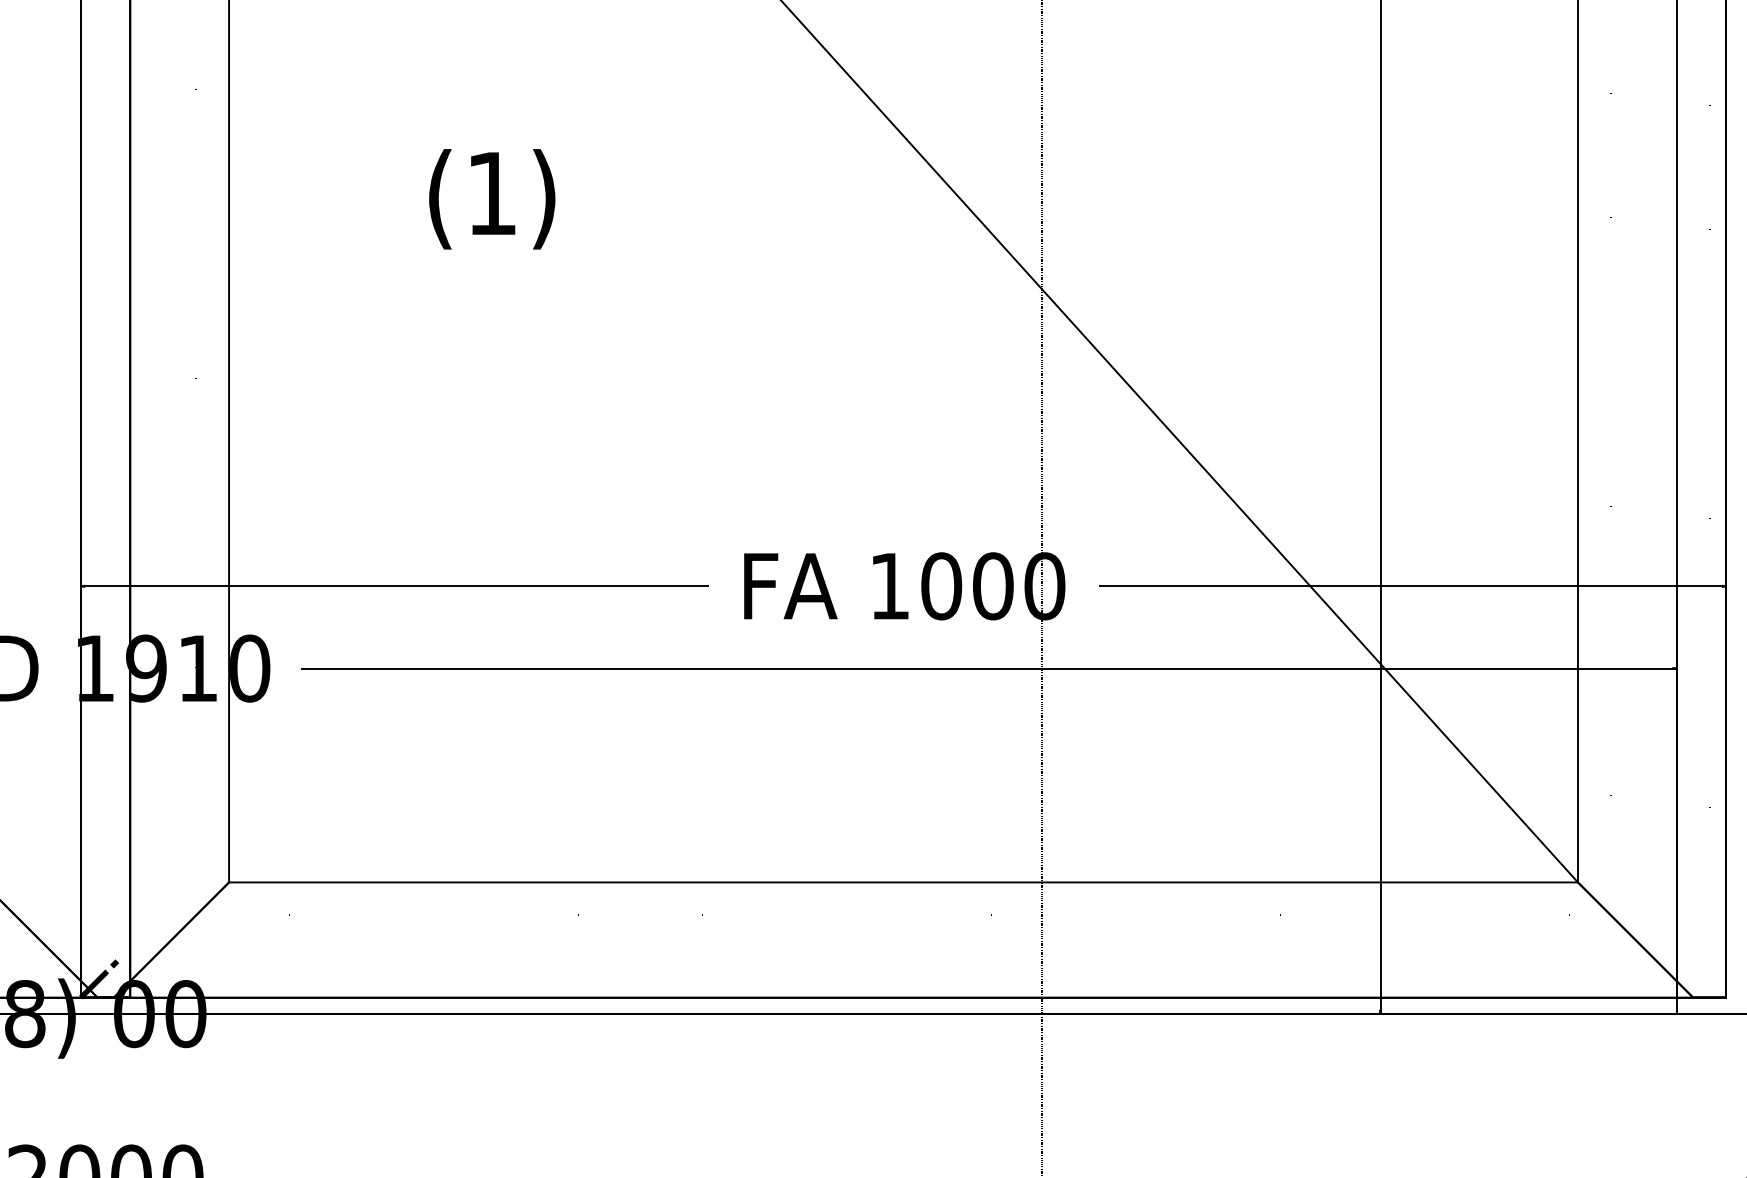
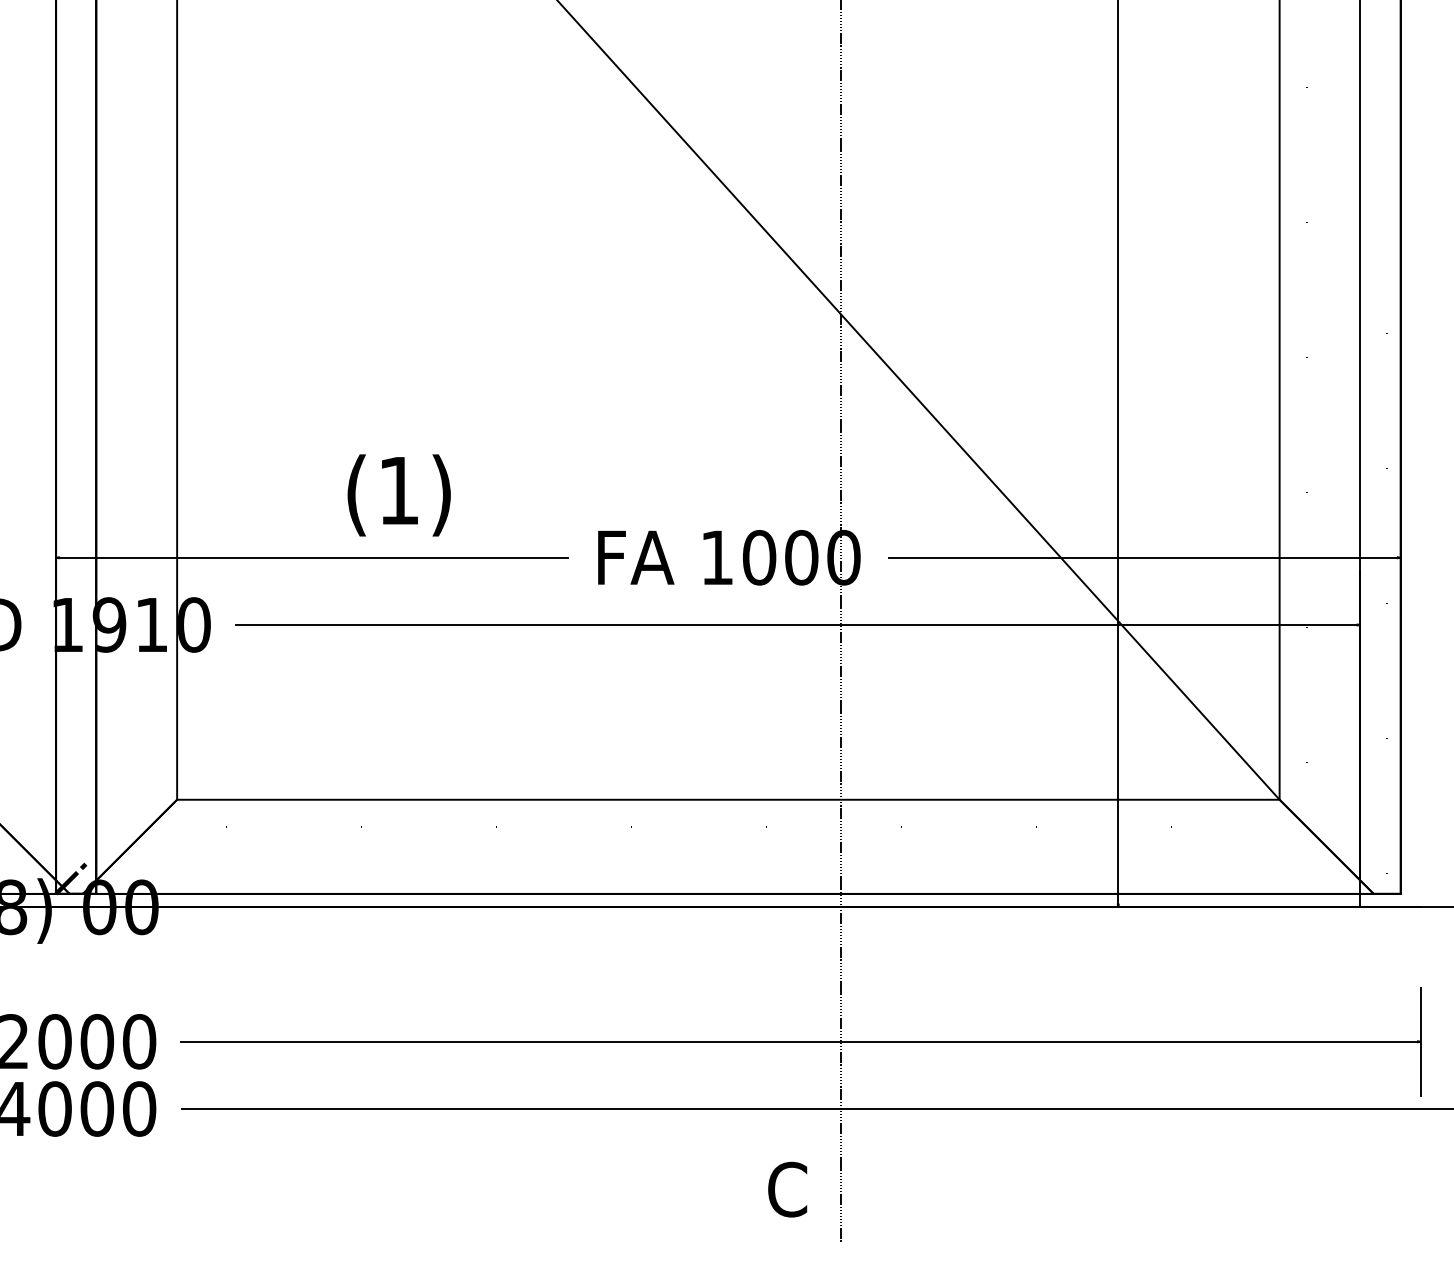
text: (491, 199) -> (398, 495), moved

